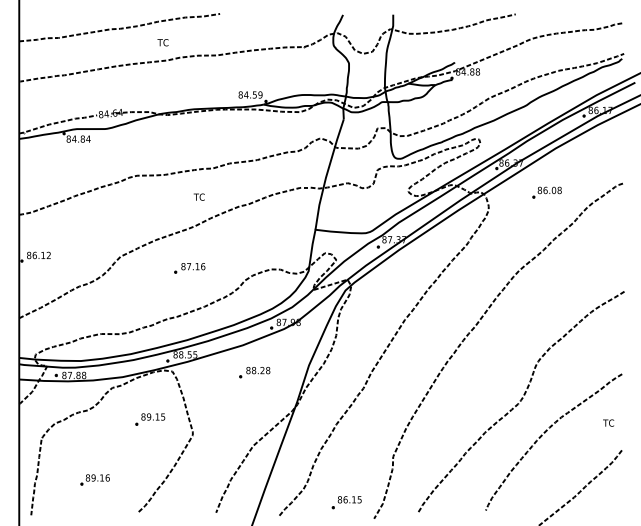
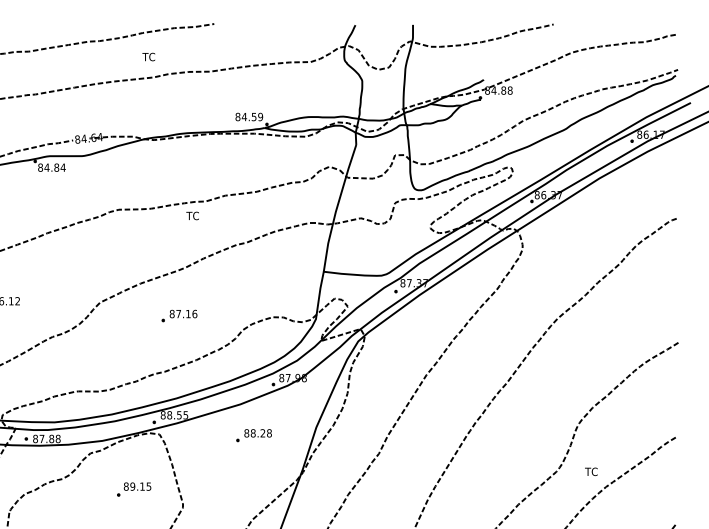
part: (546, 192) -> (588, 228), removed
text: (198, 196) -> (191, 215), moved
text: (608, 422) -> (591, 471), moved

